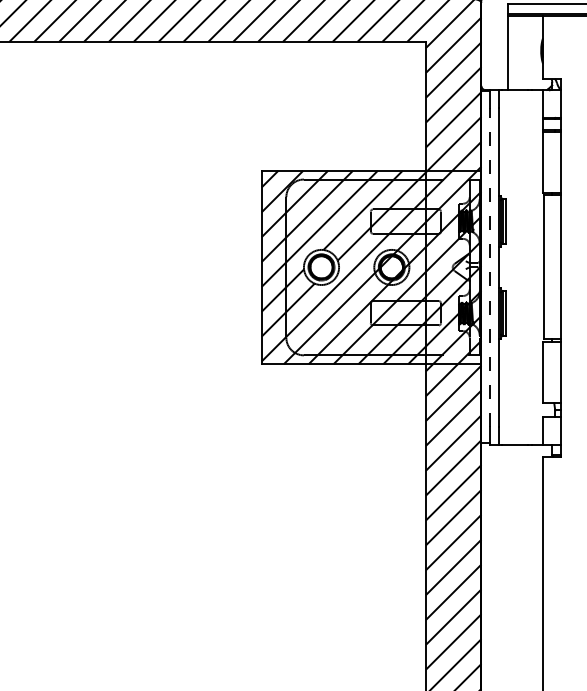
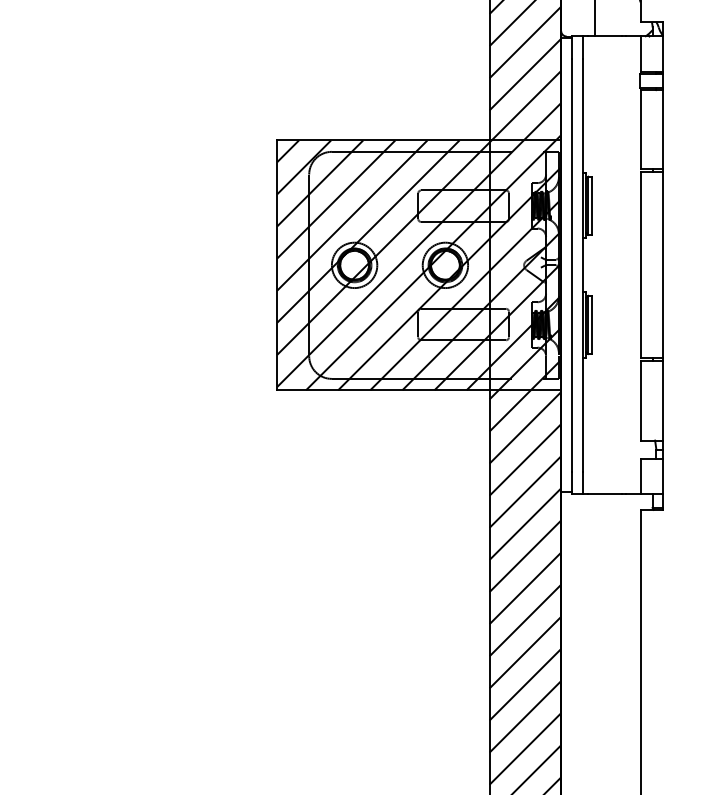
hatch: (320, 266) -> (353, 264), added
line: (490, 267) -> (572, 265), dashed -> solid

